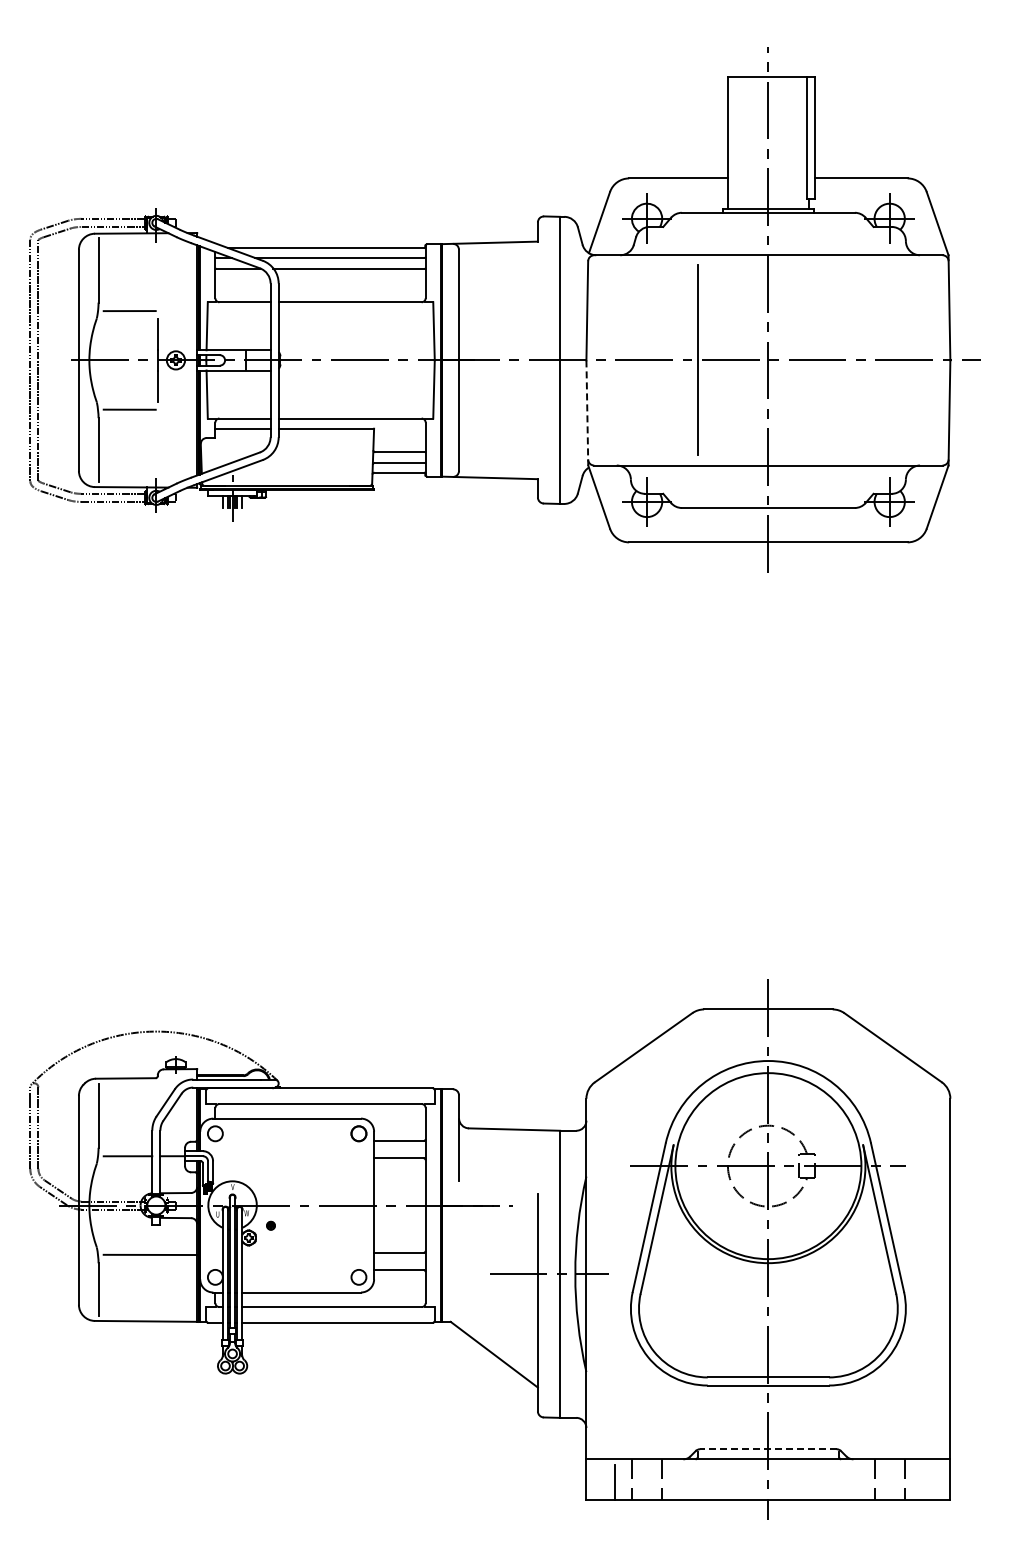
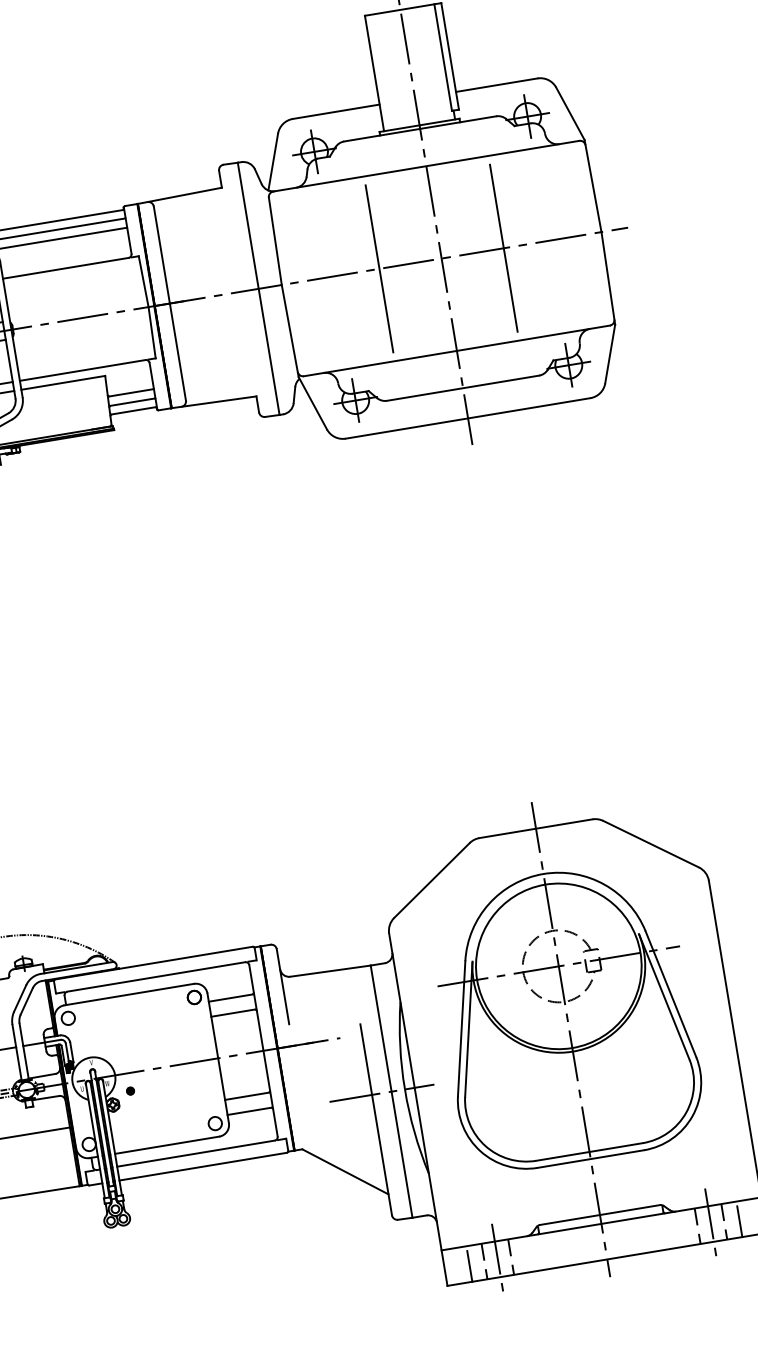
line: (839, 360) -> (504, 248), added
line: (587, 412) -> (290, 330), dashed -> solid
line: (767, 1449) -> (599, 1215), dashed -> solid
line: (647, 1479) -> (498, 1259), added
line: (889, 1479) -> (710, 1224), added
line: (922, 1481) -> (740, 1220), added

